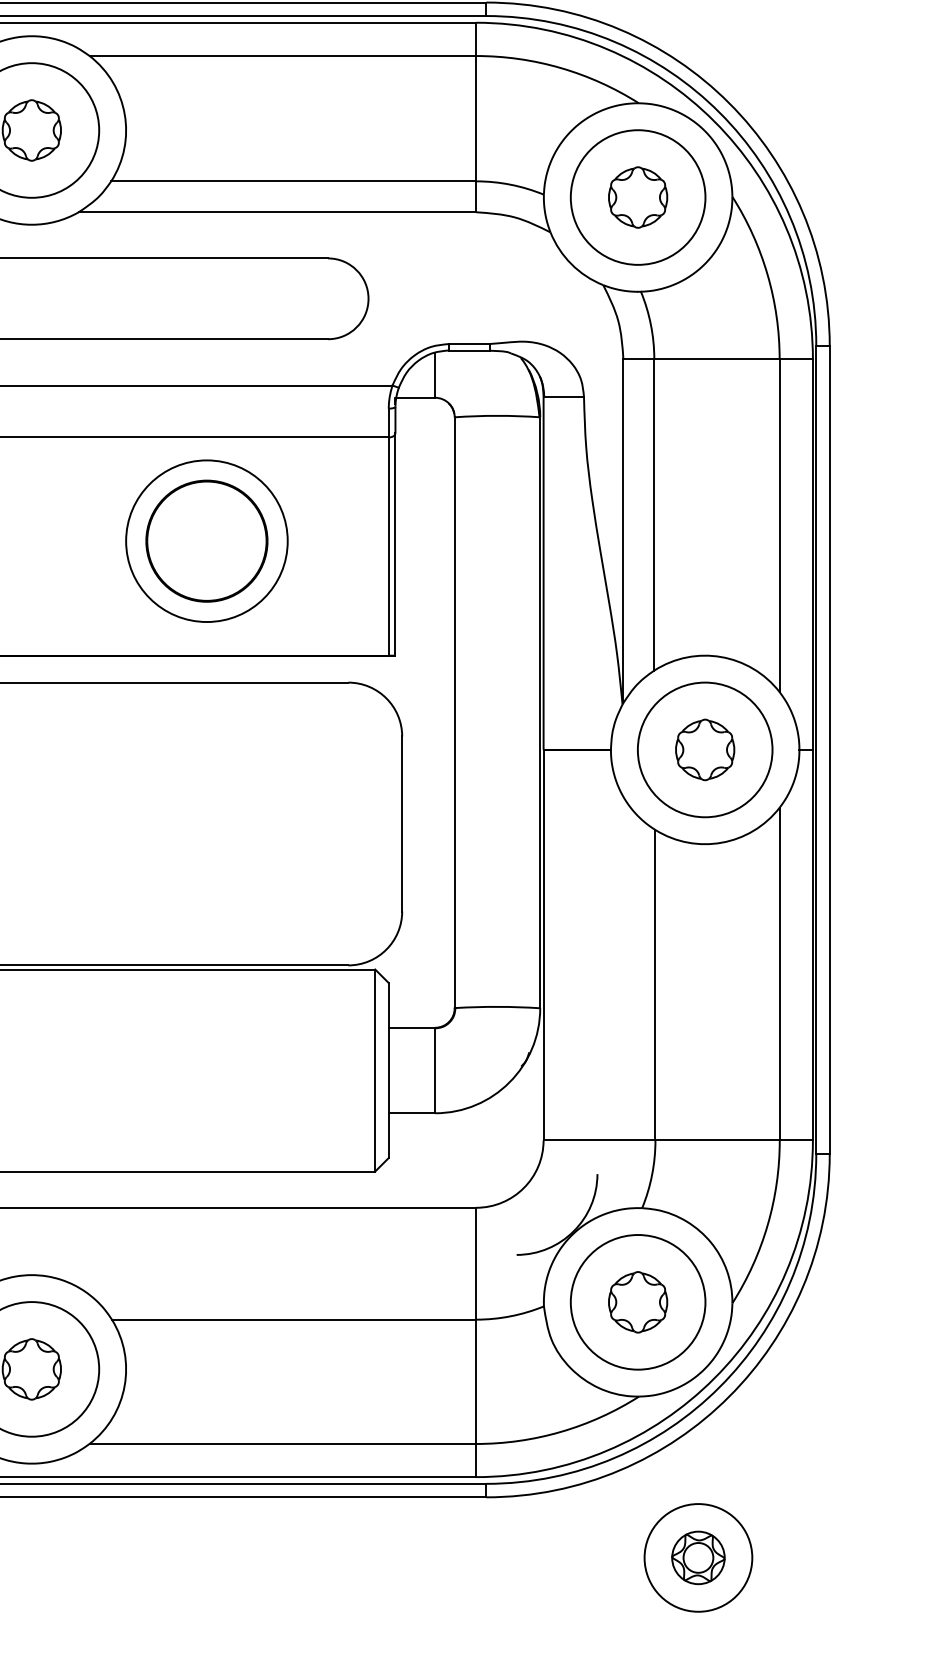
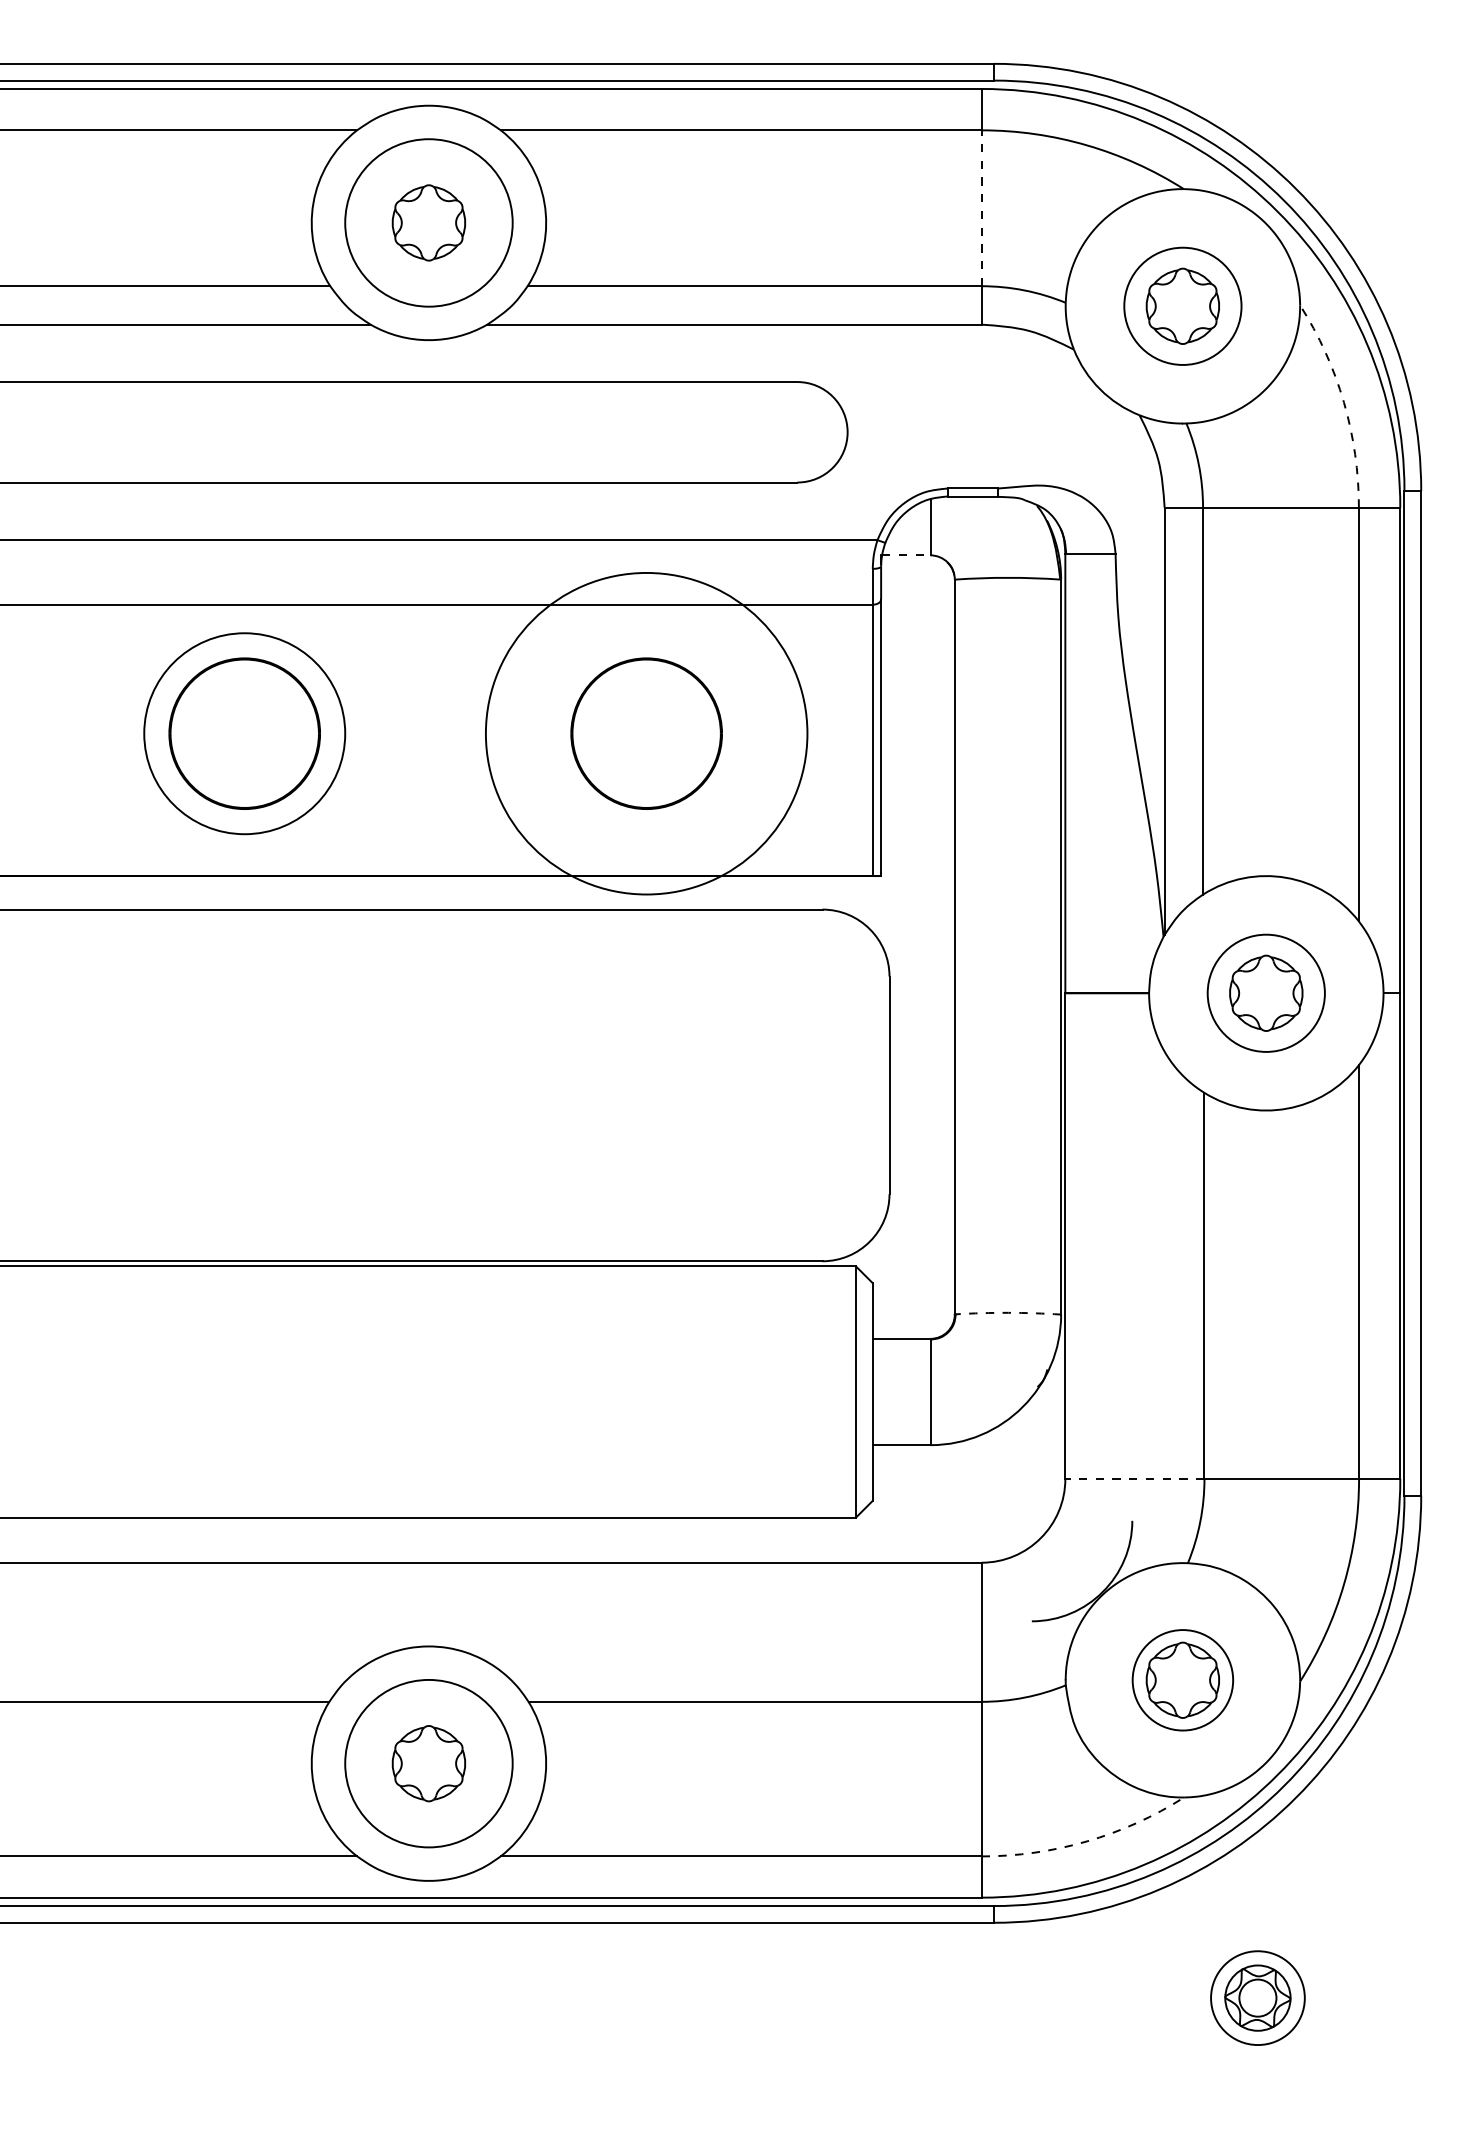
line: (476, 118) -> (981, 208), solid -> dashed
circle: (637, 197) -> (1182, 306), size x0.7
arc: (767, 274) -> (1343, 402), solid -> dashed
line: (415, 397) -> (906, 555), solid -> dashed
circle: (206, 541) -> (646, 733), size x1.6
circle: (705, 750) -> (1266, 993), size x0.7
arc: (497, 1006) -> (1008, 1312), solid -> dashed
line: (599, 1140) -> (1134, 1478), solid -> dashed
circle: (637, 1302) -> (1182, 1680), size x0.6
arc: (561, 1431) -> (1087, 1841), solid -> dashed
circle: (698, 1558) -> (1257, 1998), size x0.7

